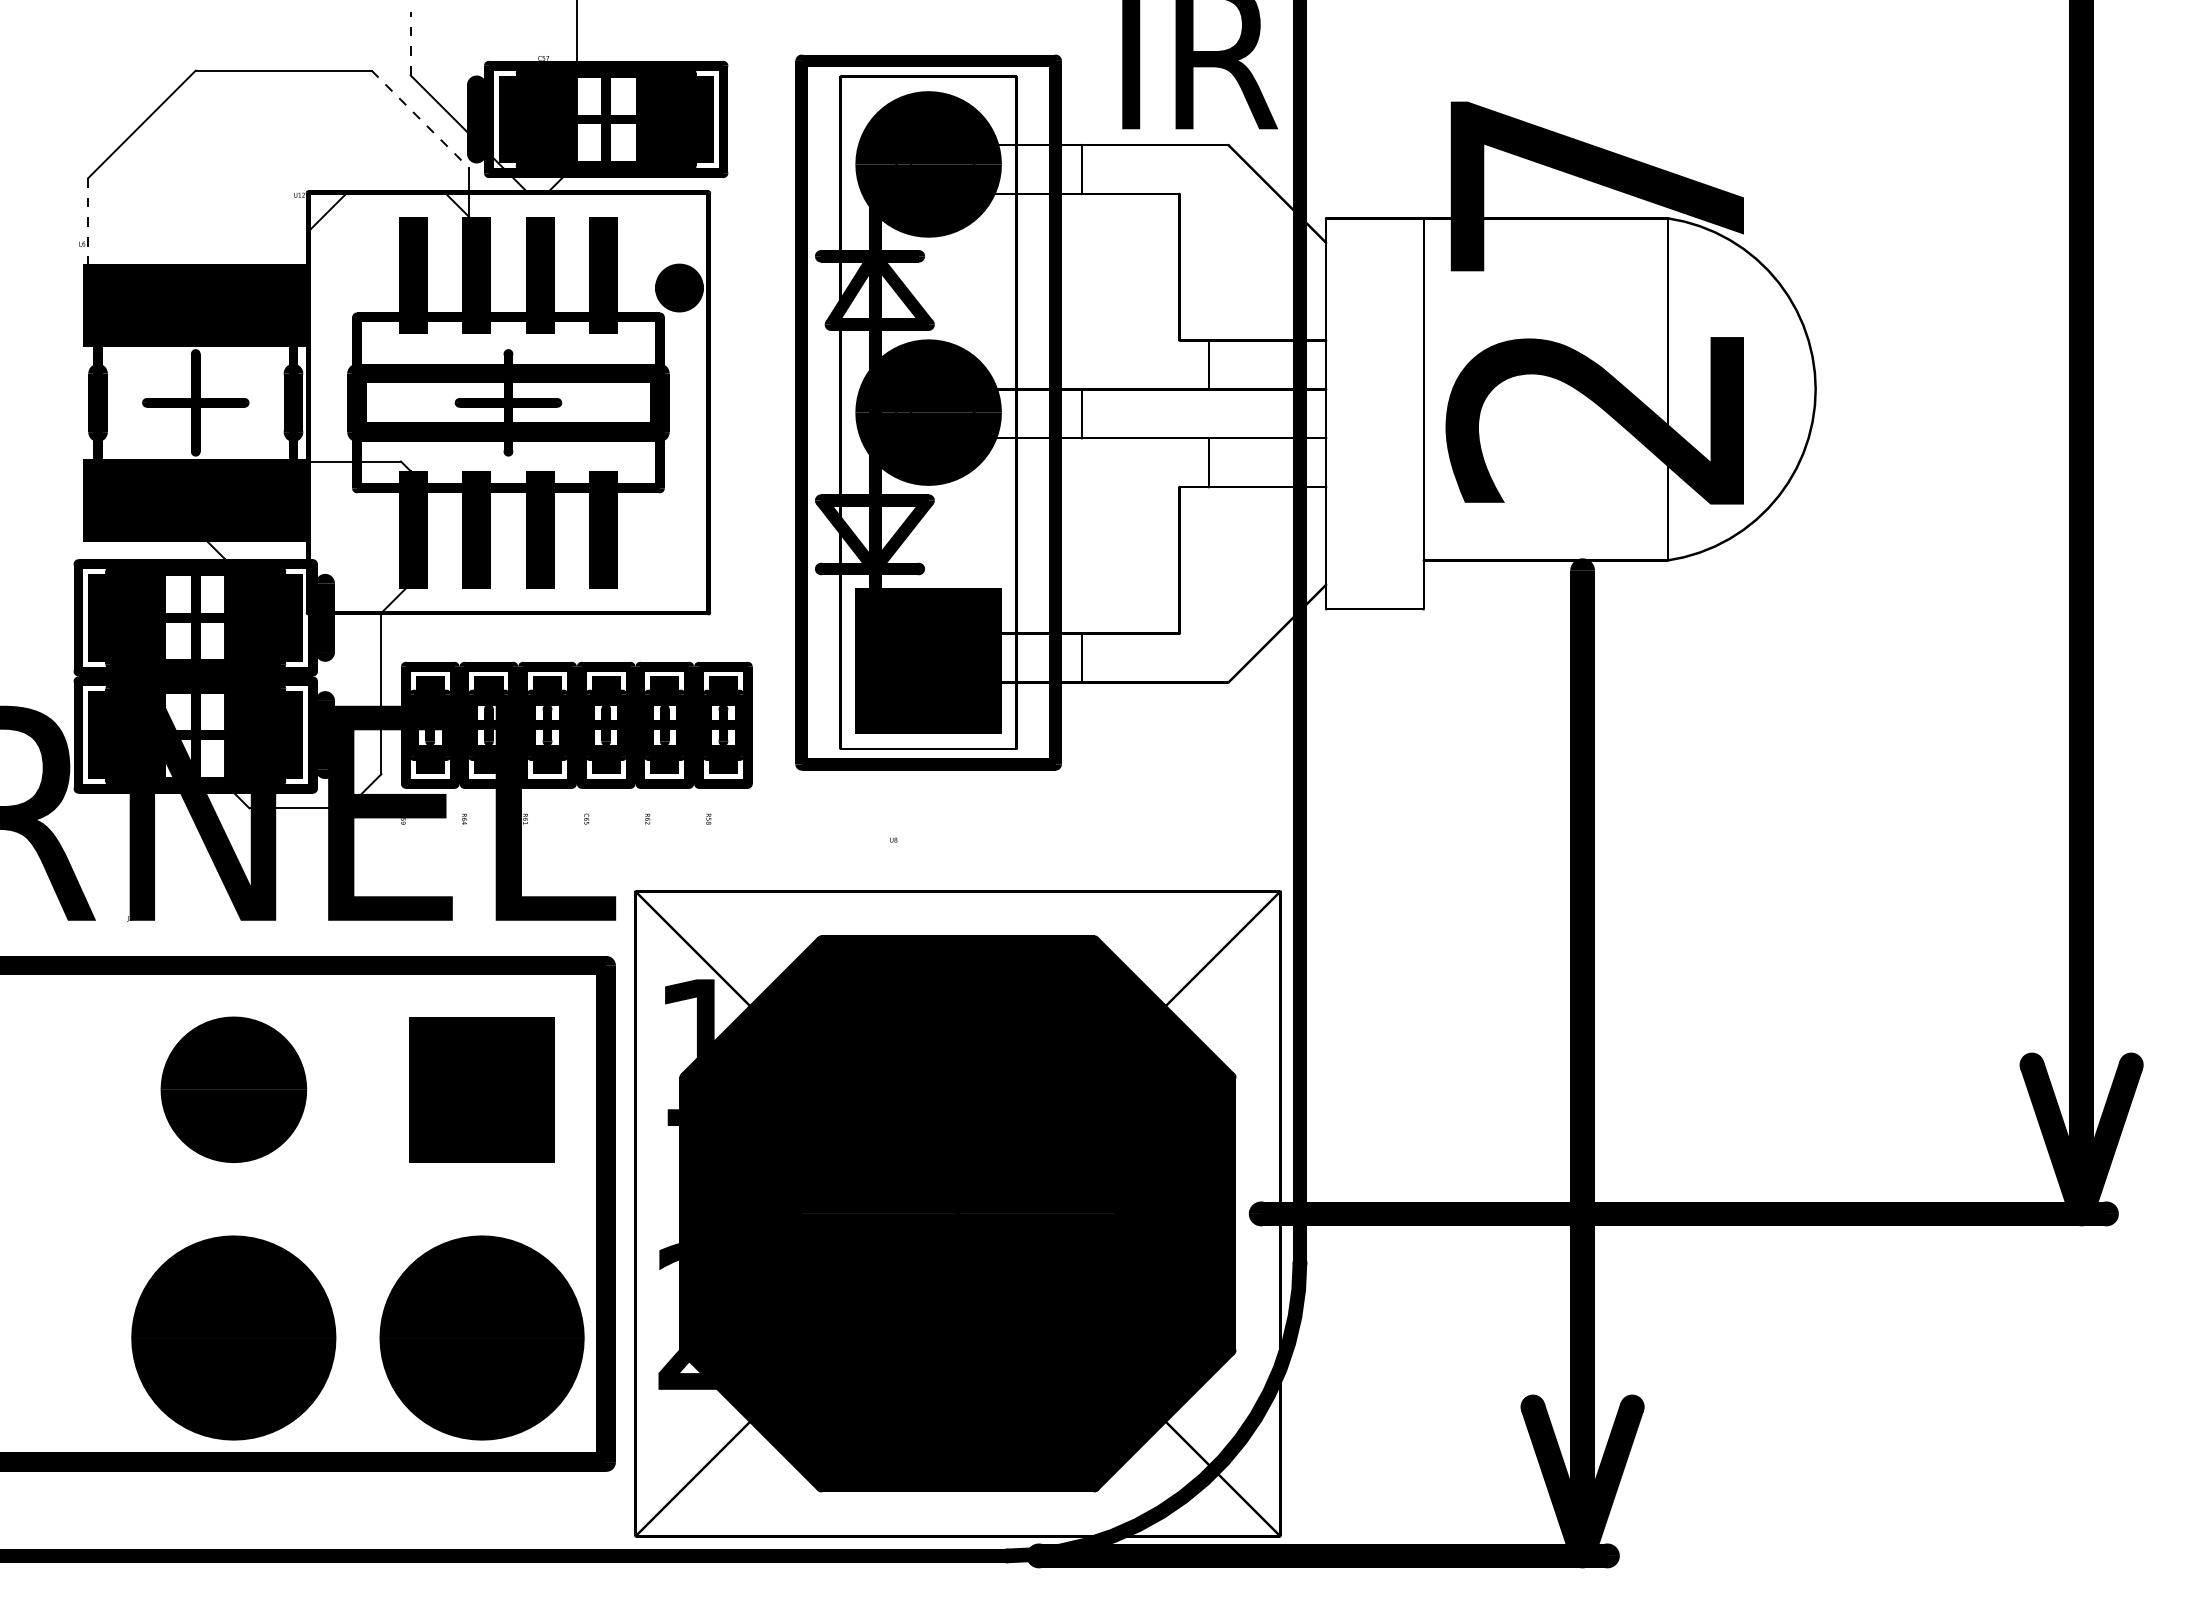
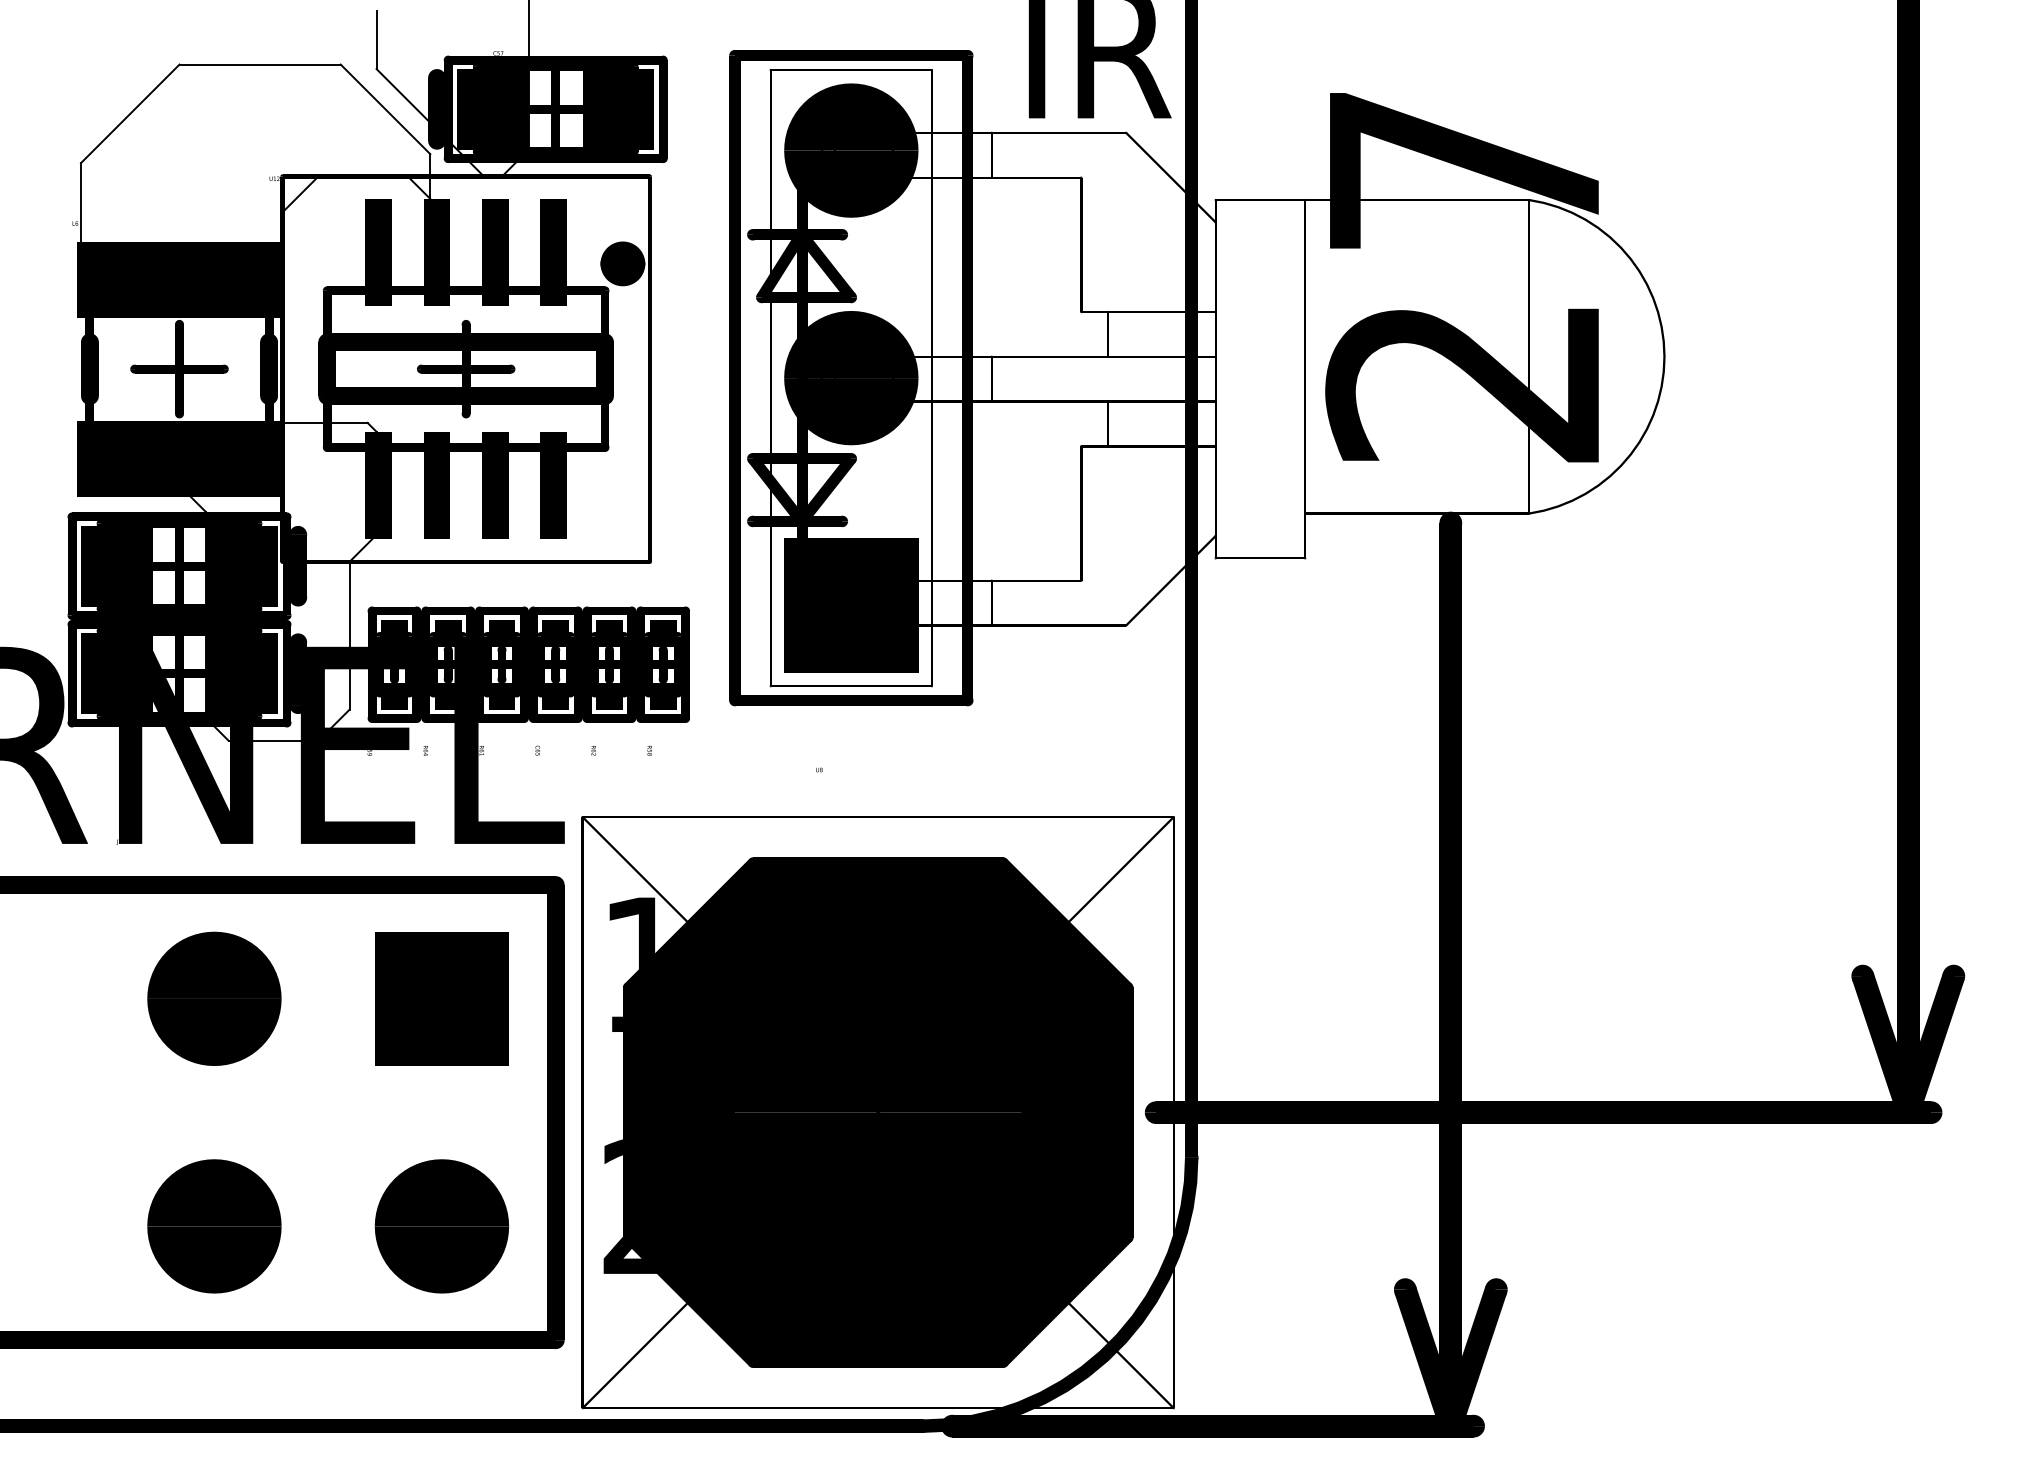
line: (410, 43) -> (376, 39), dashed -> solid
line: (420, 119) -> (385, 109), dashed -> solid
line: (88, 222) -> (81, 203), dashed -> solid
part: (233, 1337) -> (214, 1225), size x0.71
part: (481, 1337) -> (441, 1225), size x0.71

